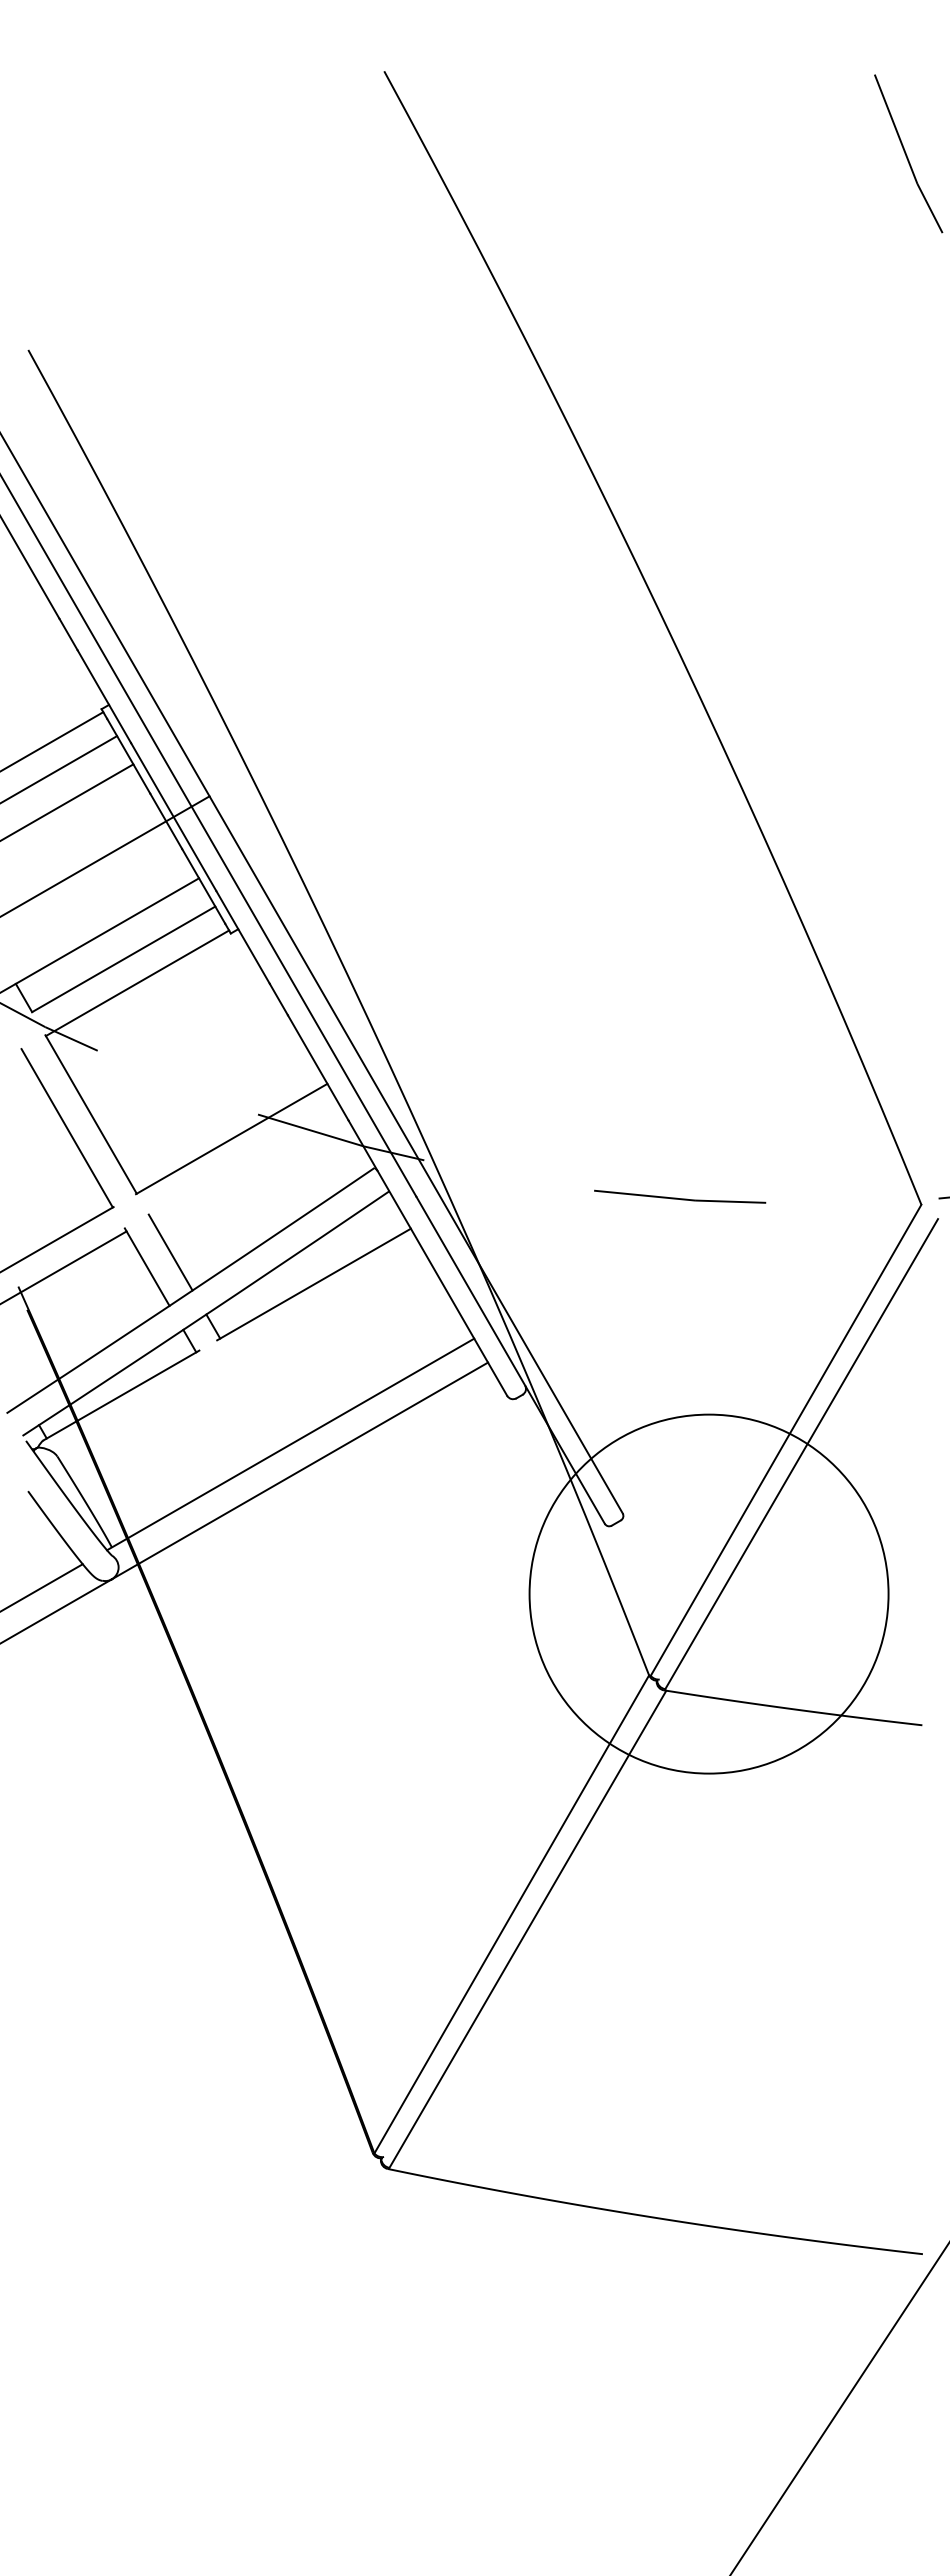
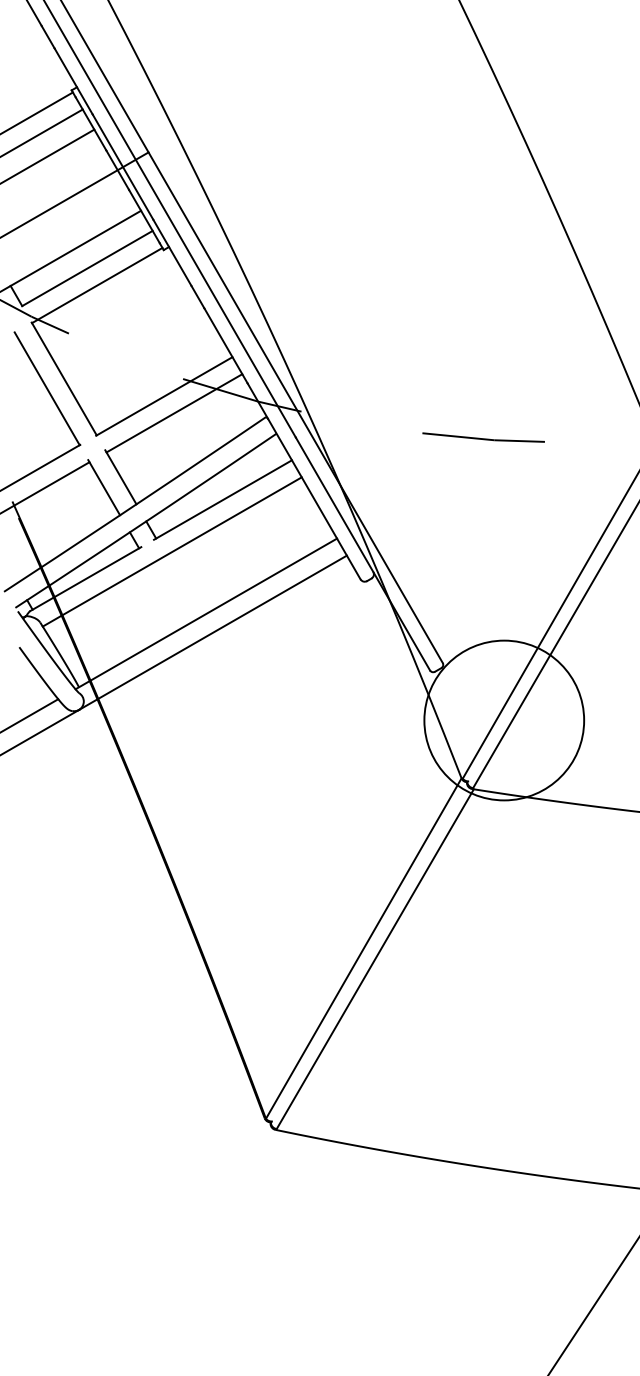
line: (245, 1162) -> (174, 413), added
line: (242, 1357) -> (172, 552), added
circle: (708, 1593) -> (503, 720), size x0.62

